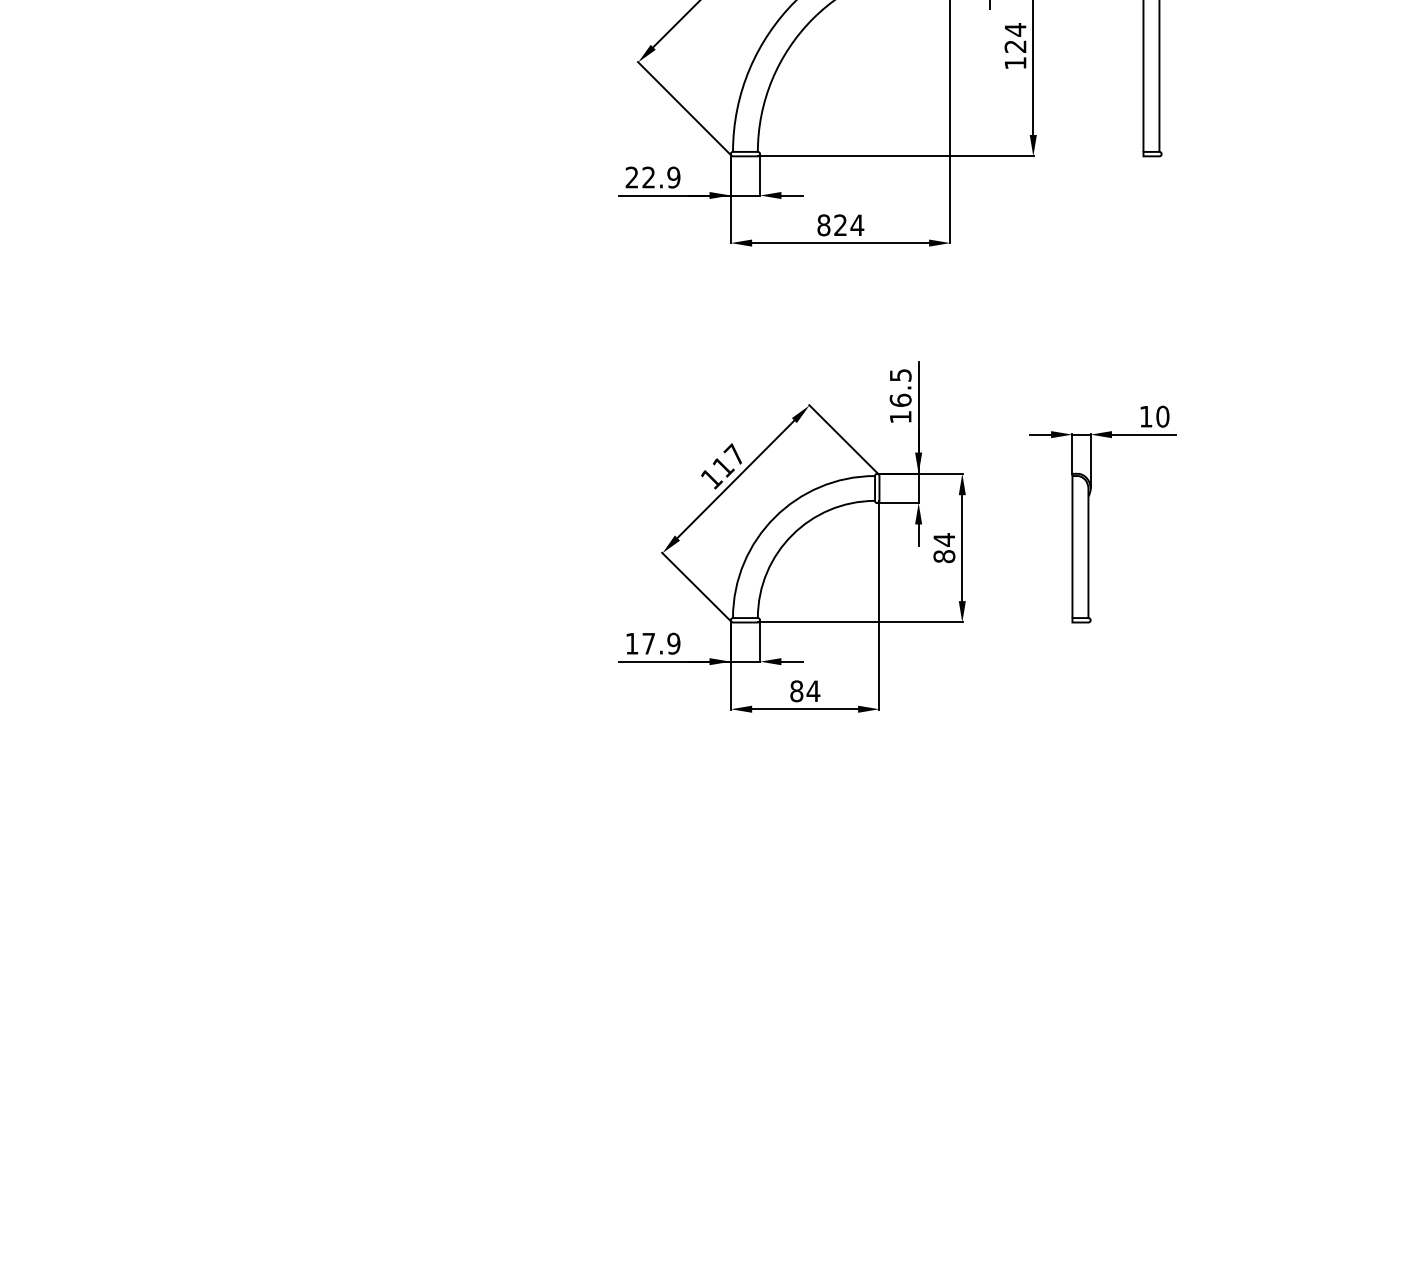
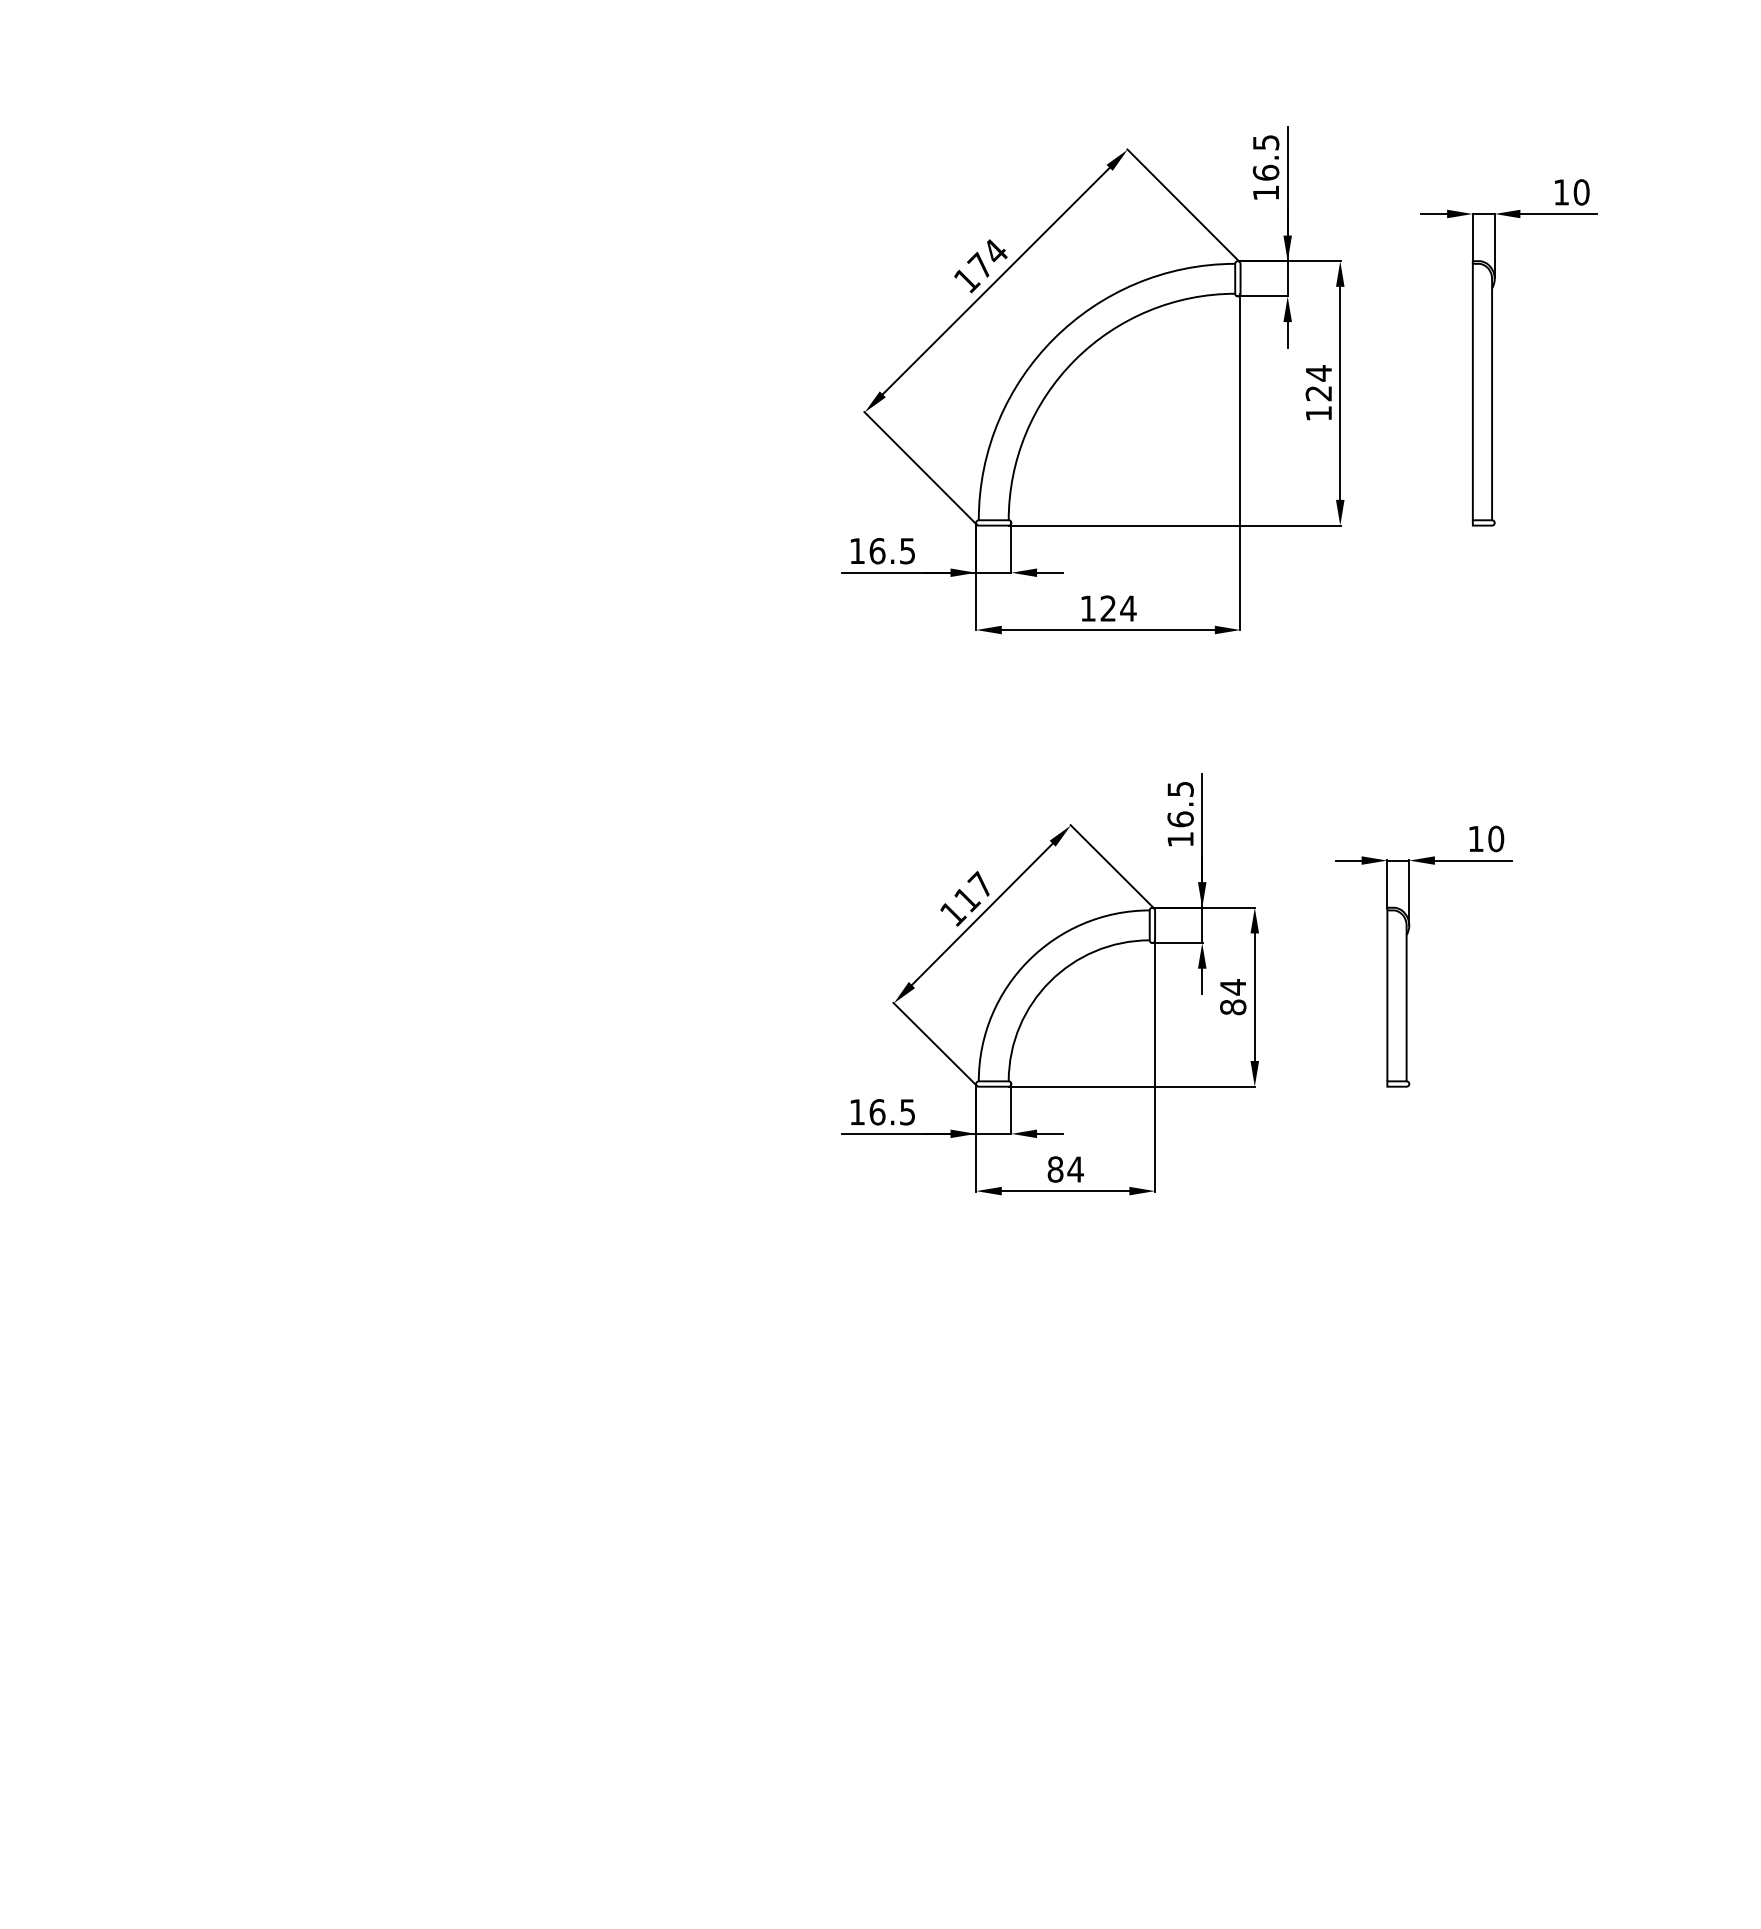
text: (653, 177) -> (882, 551), 22.9 -> 16.5
text: (824, 225) -> (1088, 608), 824 -> 124
text: (661, 643) -> (892, 1112), 17.9 -> 16.5

